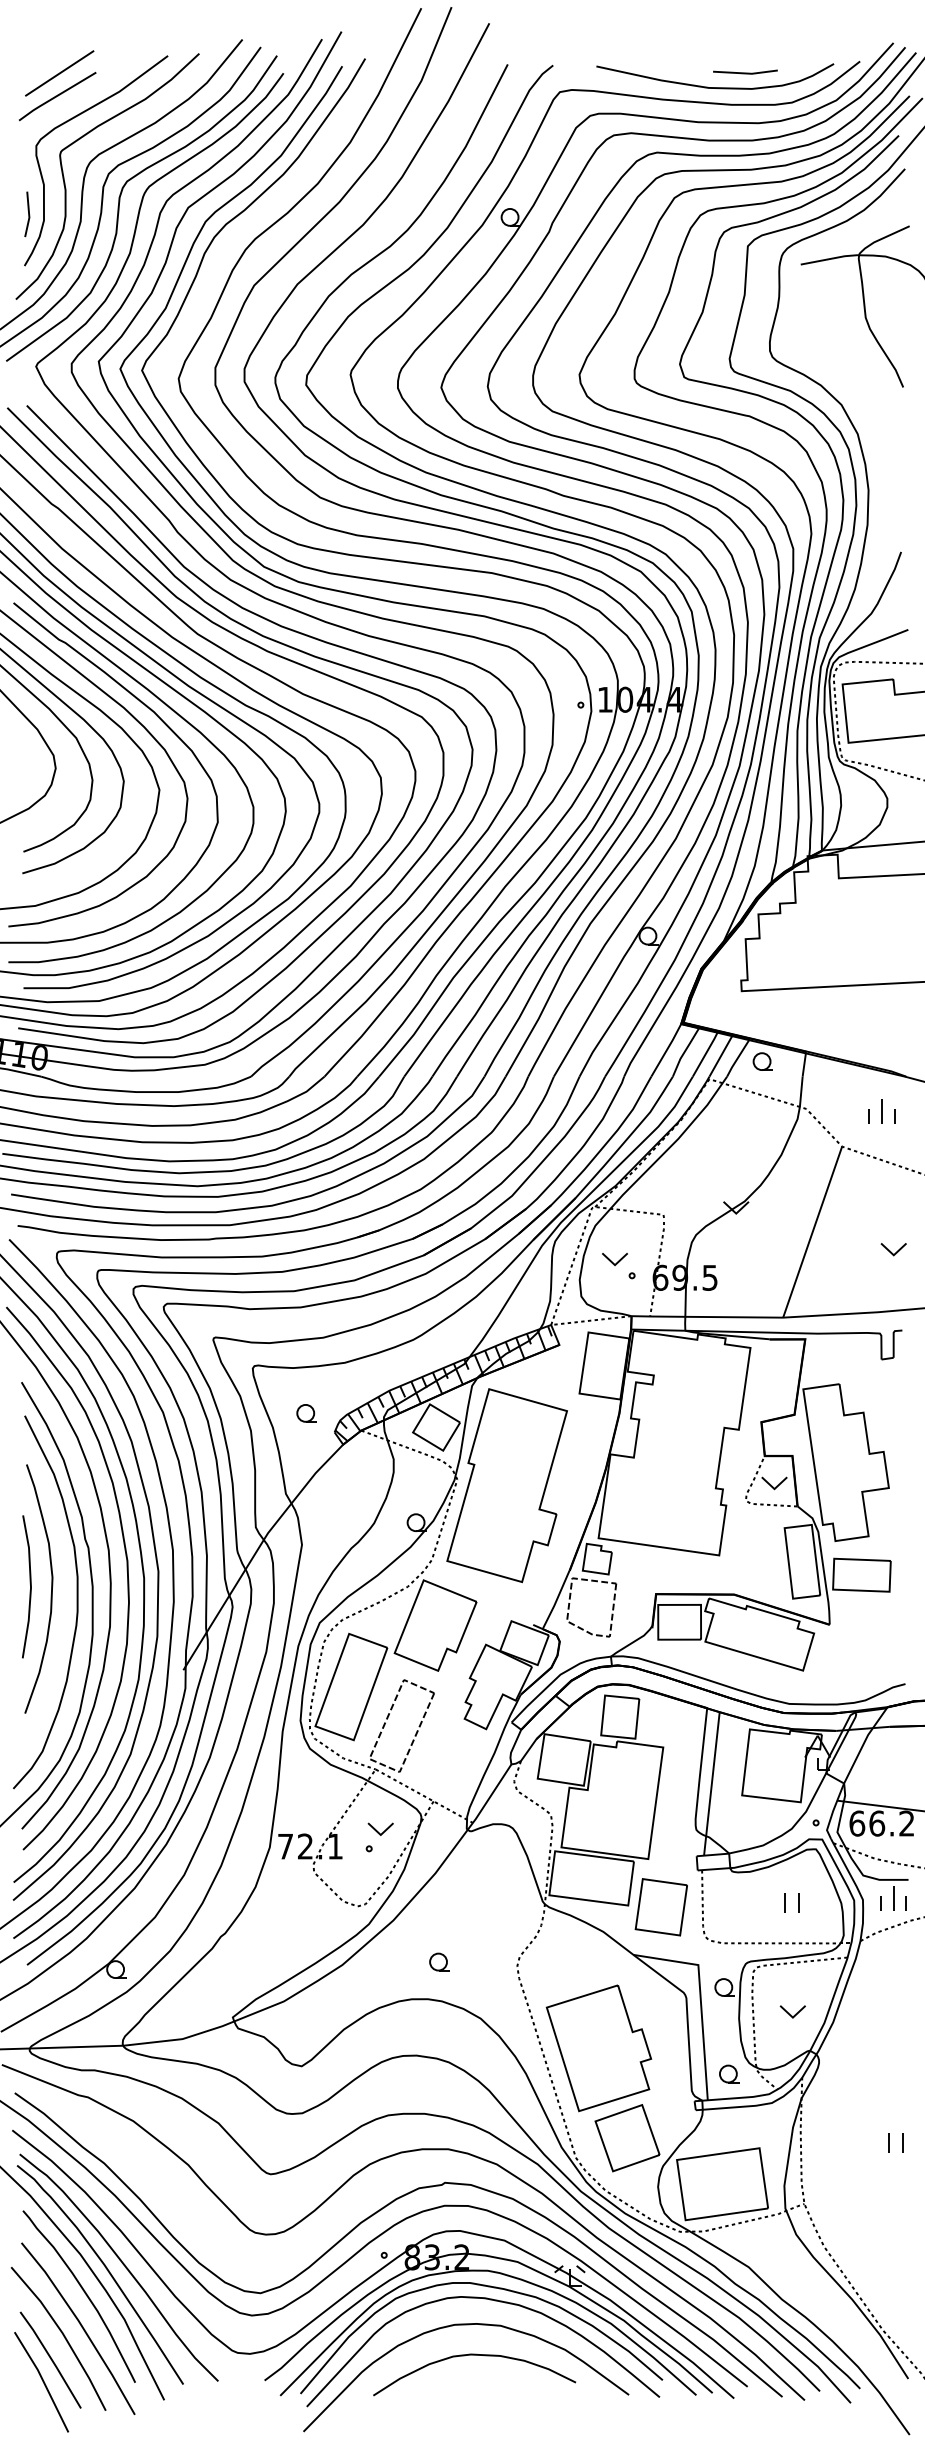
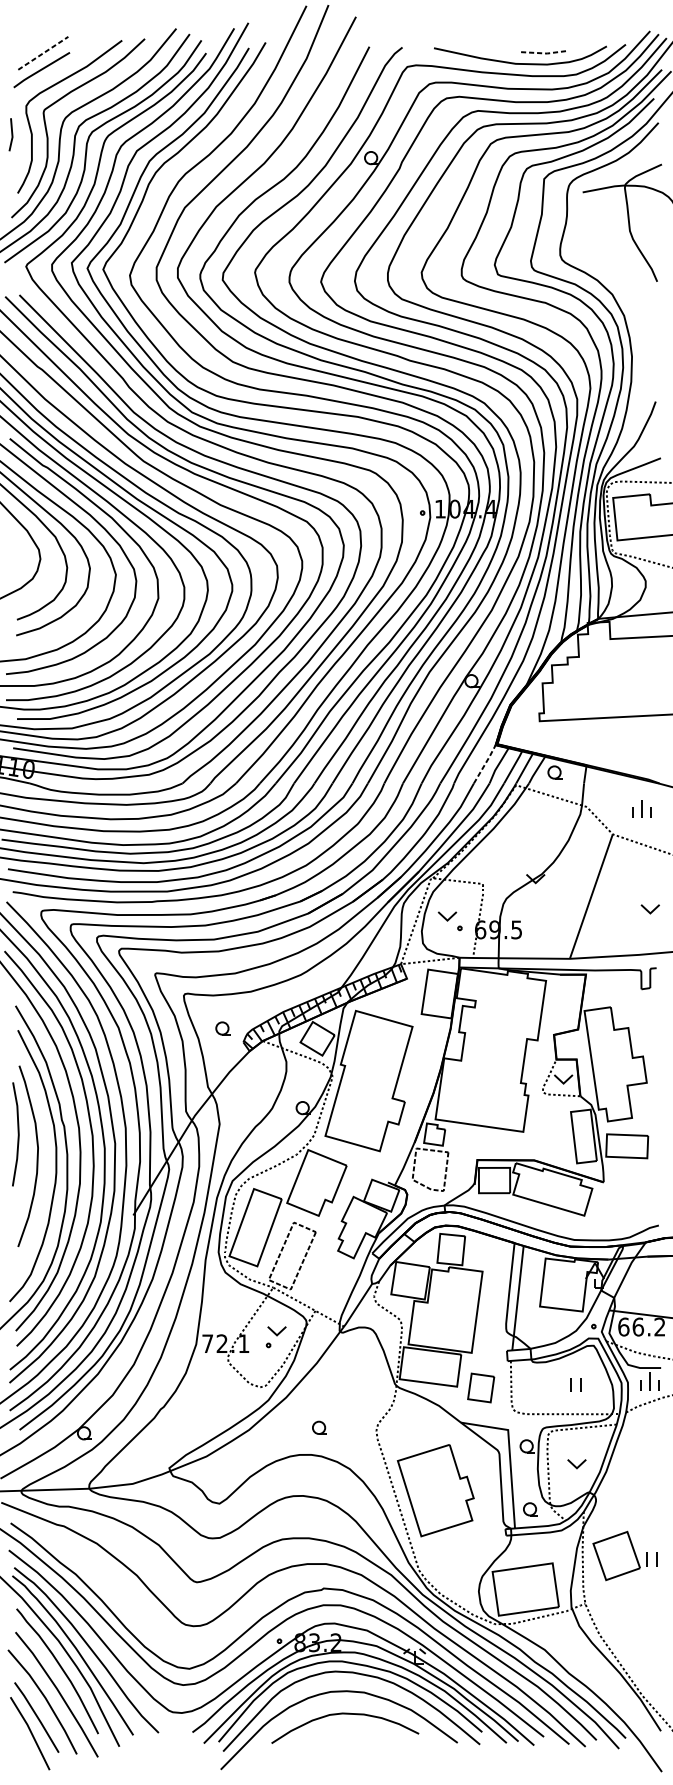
line: (60, 73) -> (43, 53), solid -> dashed
line: (745, 73) -> (542, 53), solid -> dashed
line: (28, 214) -> (11, 134), moved
line: (667, 1049) -> (485, 763), solid -> dashed
line: (30, 1586) -> (18, 1134), moved
part: (660, 1907) -> (480, 1388), size x0.7
part: (627, 2138) -> (616, 1556), moved

